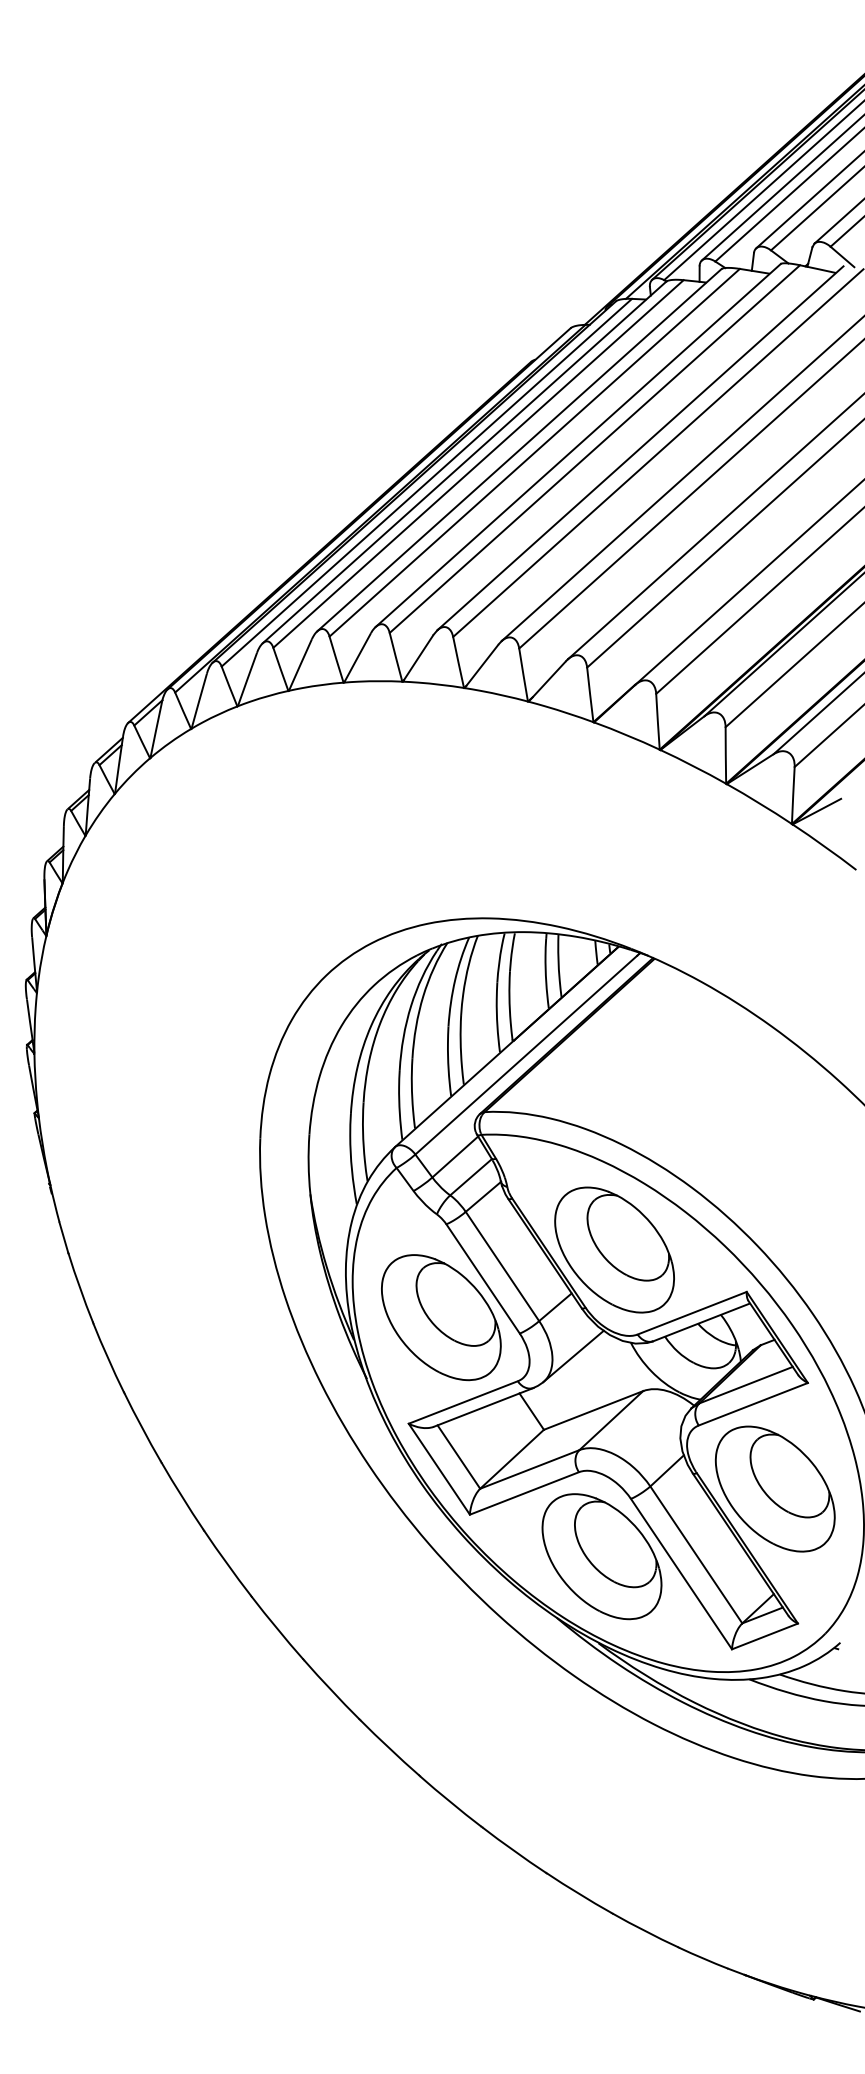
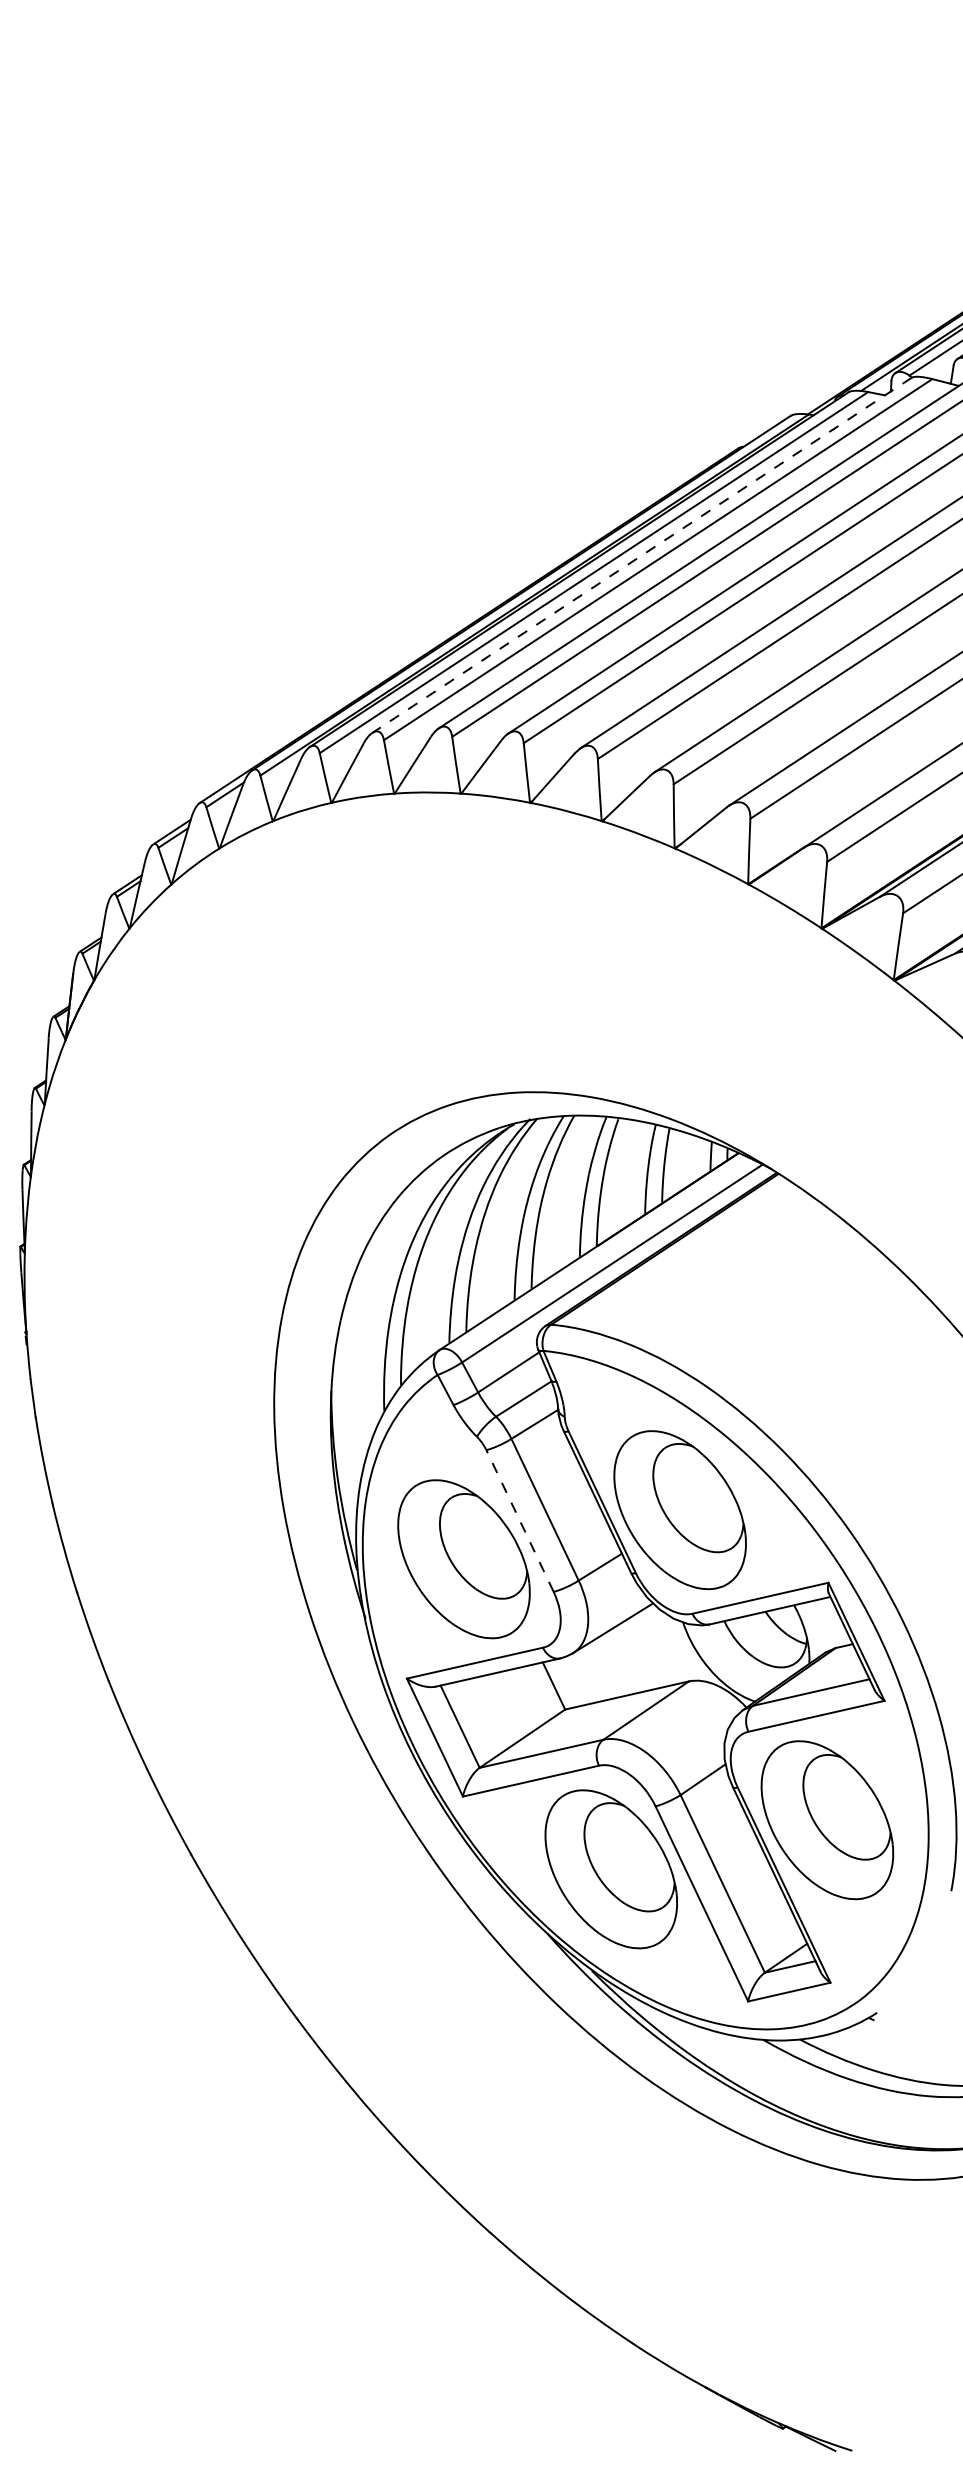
line: (464, 462) -> (641, 555), solid -> dashed
line: (483, 1278) -> (520, 1520), solid -> dashed

